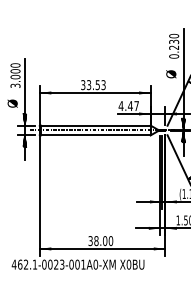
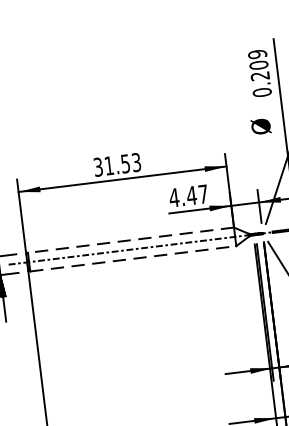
text: (174, 39) -> (259, 60), 0.230 -> 0.209
text: (89, 85) -> (110, 166), 33.53 -> 31.53
line: (95, 125) -> (130, 240), solid -> dashed
line: (95, 135) -> (132, 258), solid -> dashed

